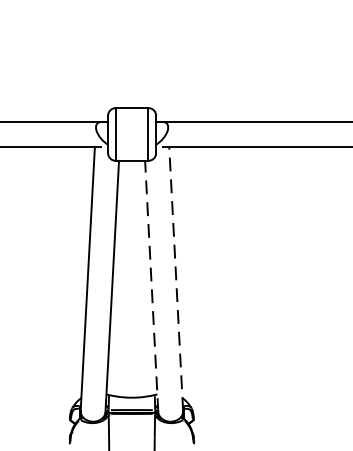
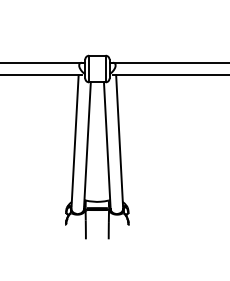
line: (175, 278) -> (119, 141), dashed -> solid
line: (152, 285) -> (107, 145), dashed -> solid

